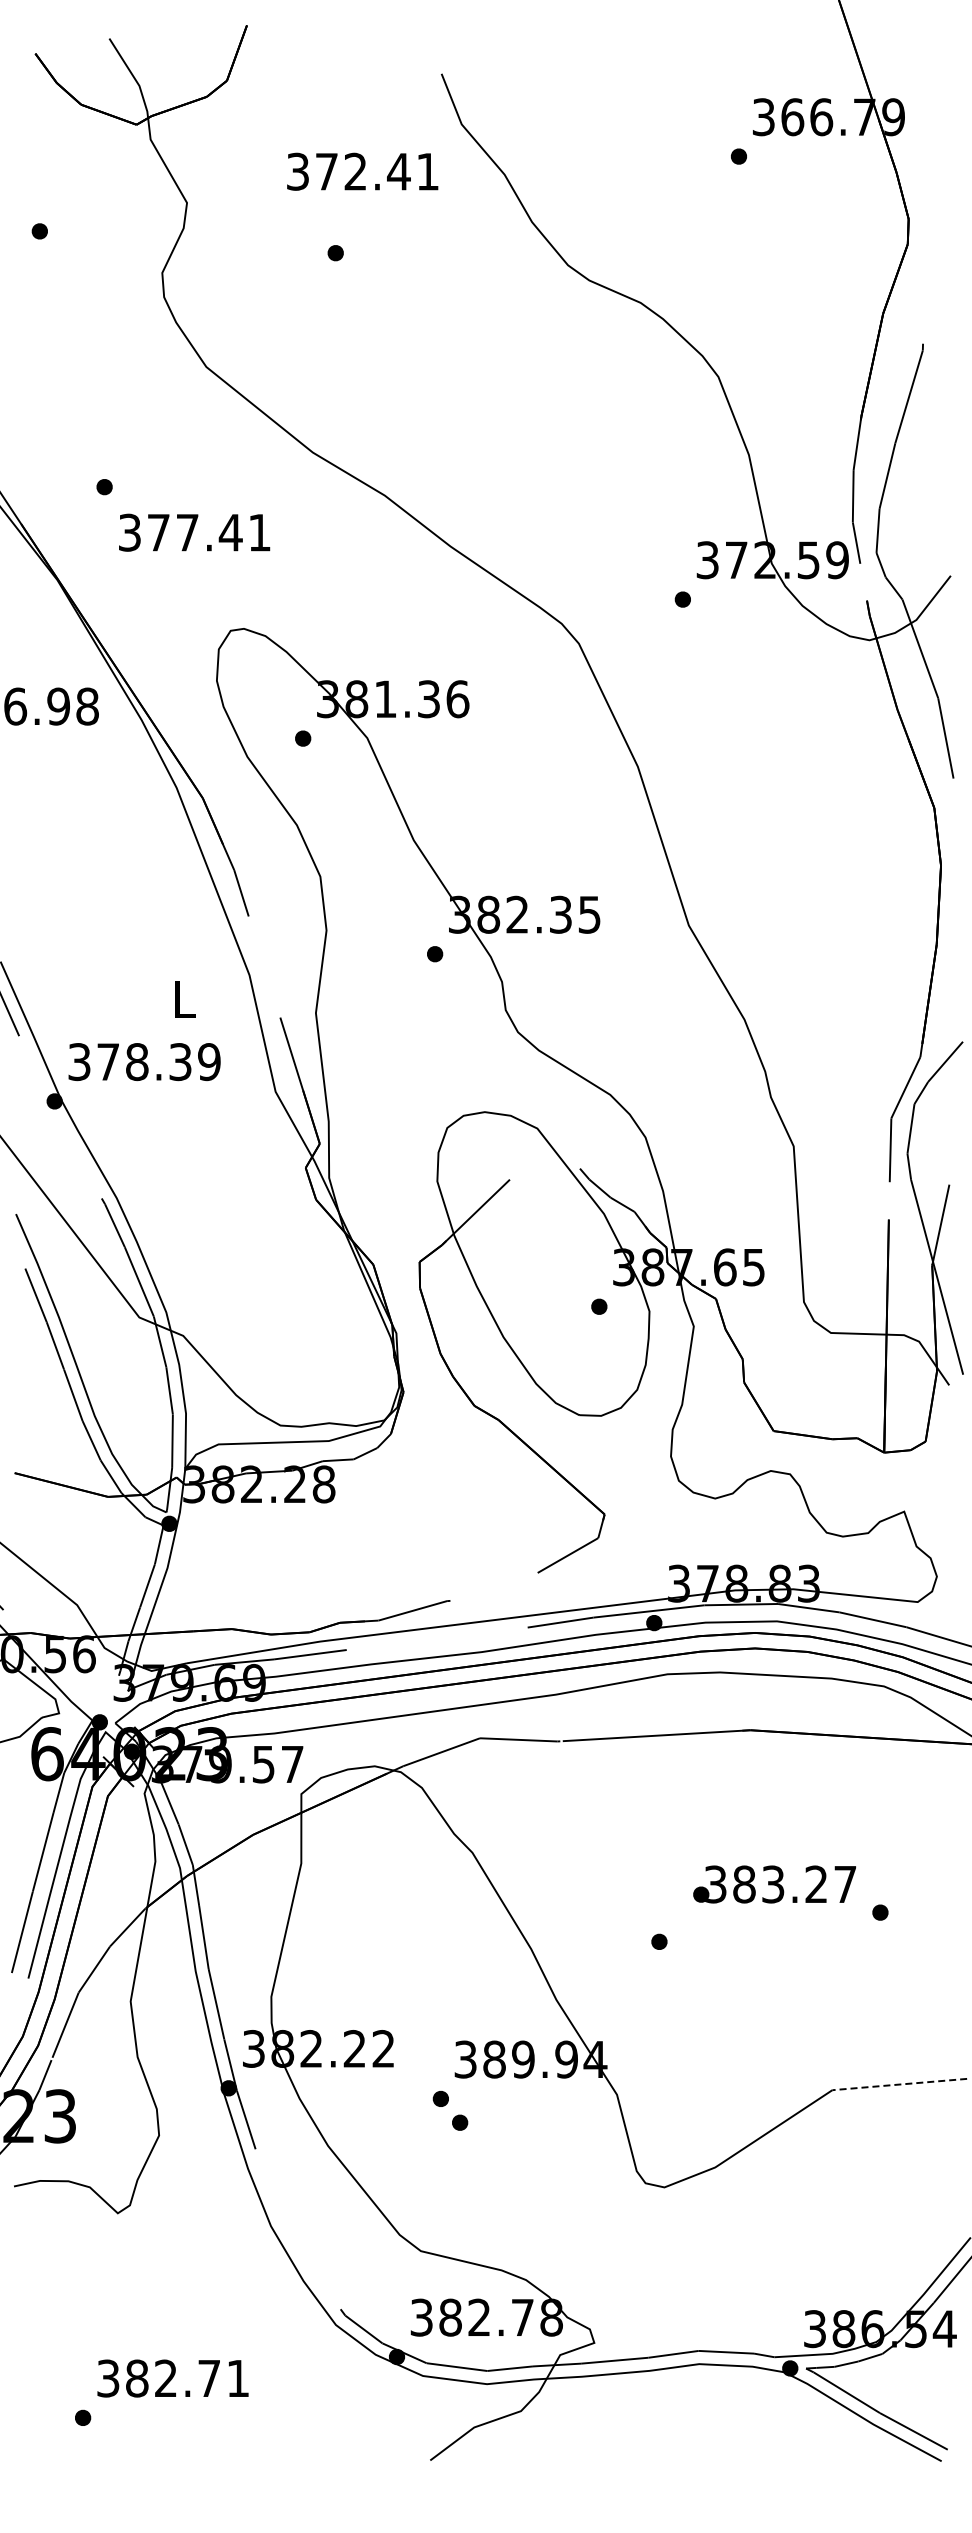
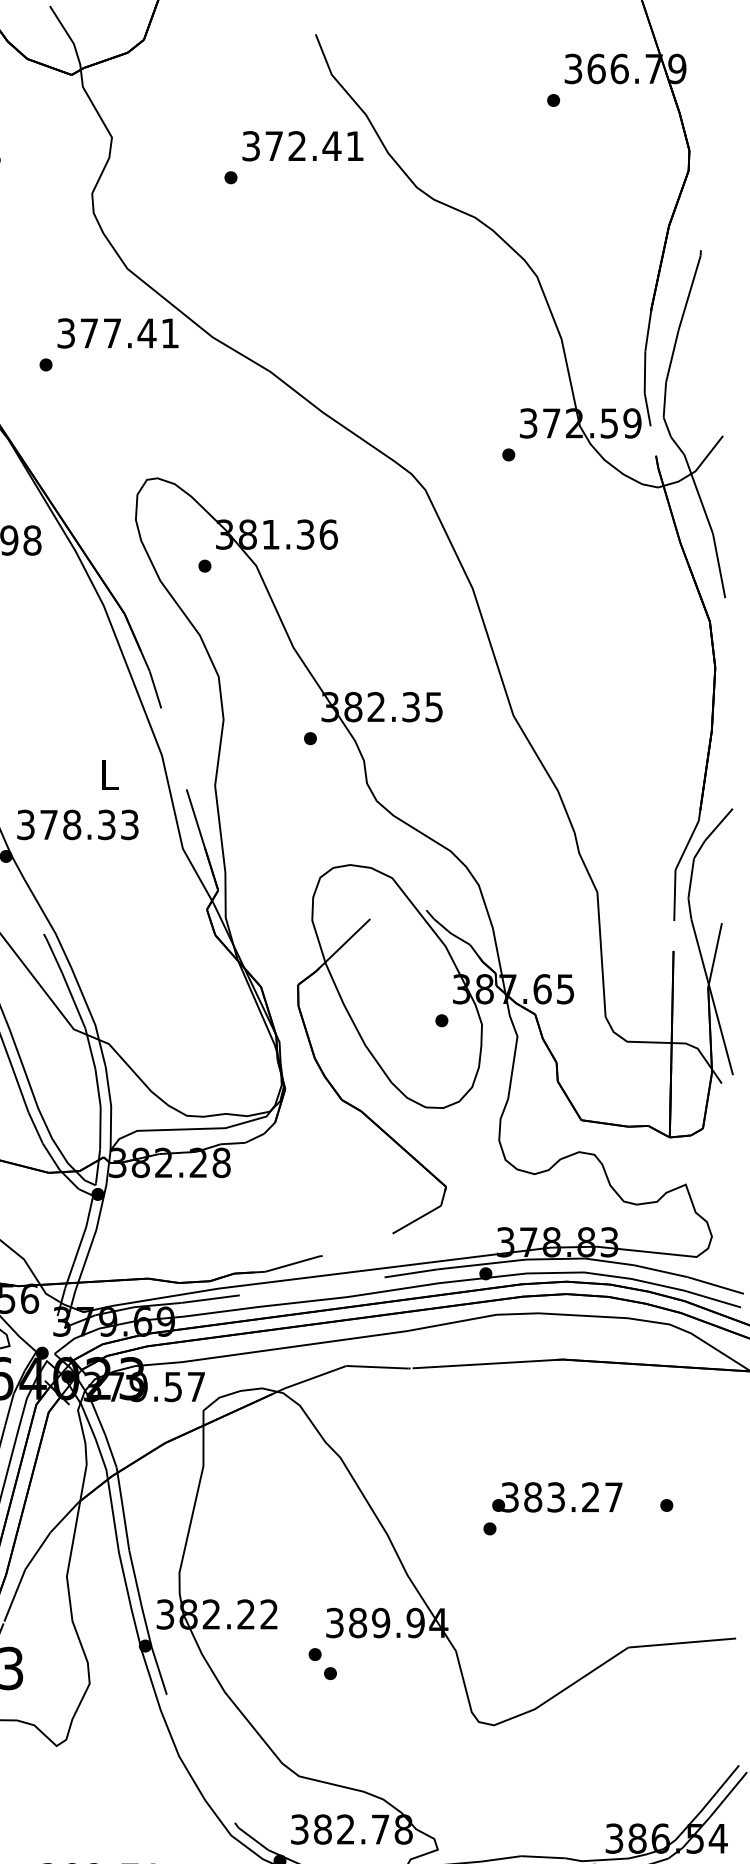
text: (362, 171) -> (302, 146), moved
text: (194, 532) -> (117, 333), moved
text: (209, 1061) -> (129, 824), 378.39 -> 378.33
text: (774, 1884) -> (557, 1497), moved
line: (899, 2084) -> (682, 1643), dashed -> solid

